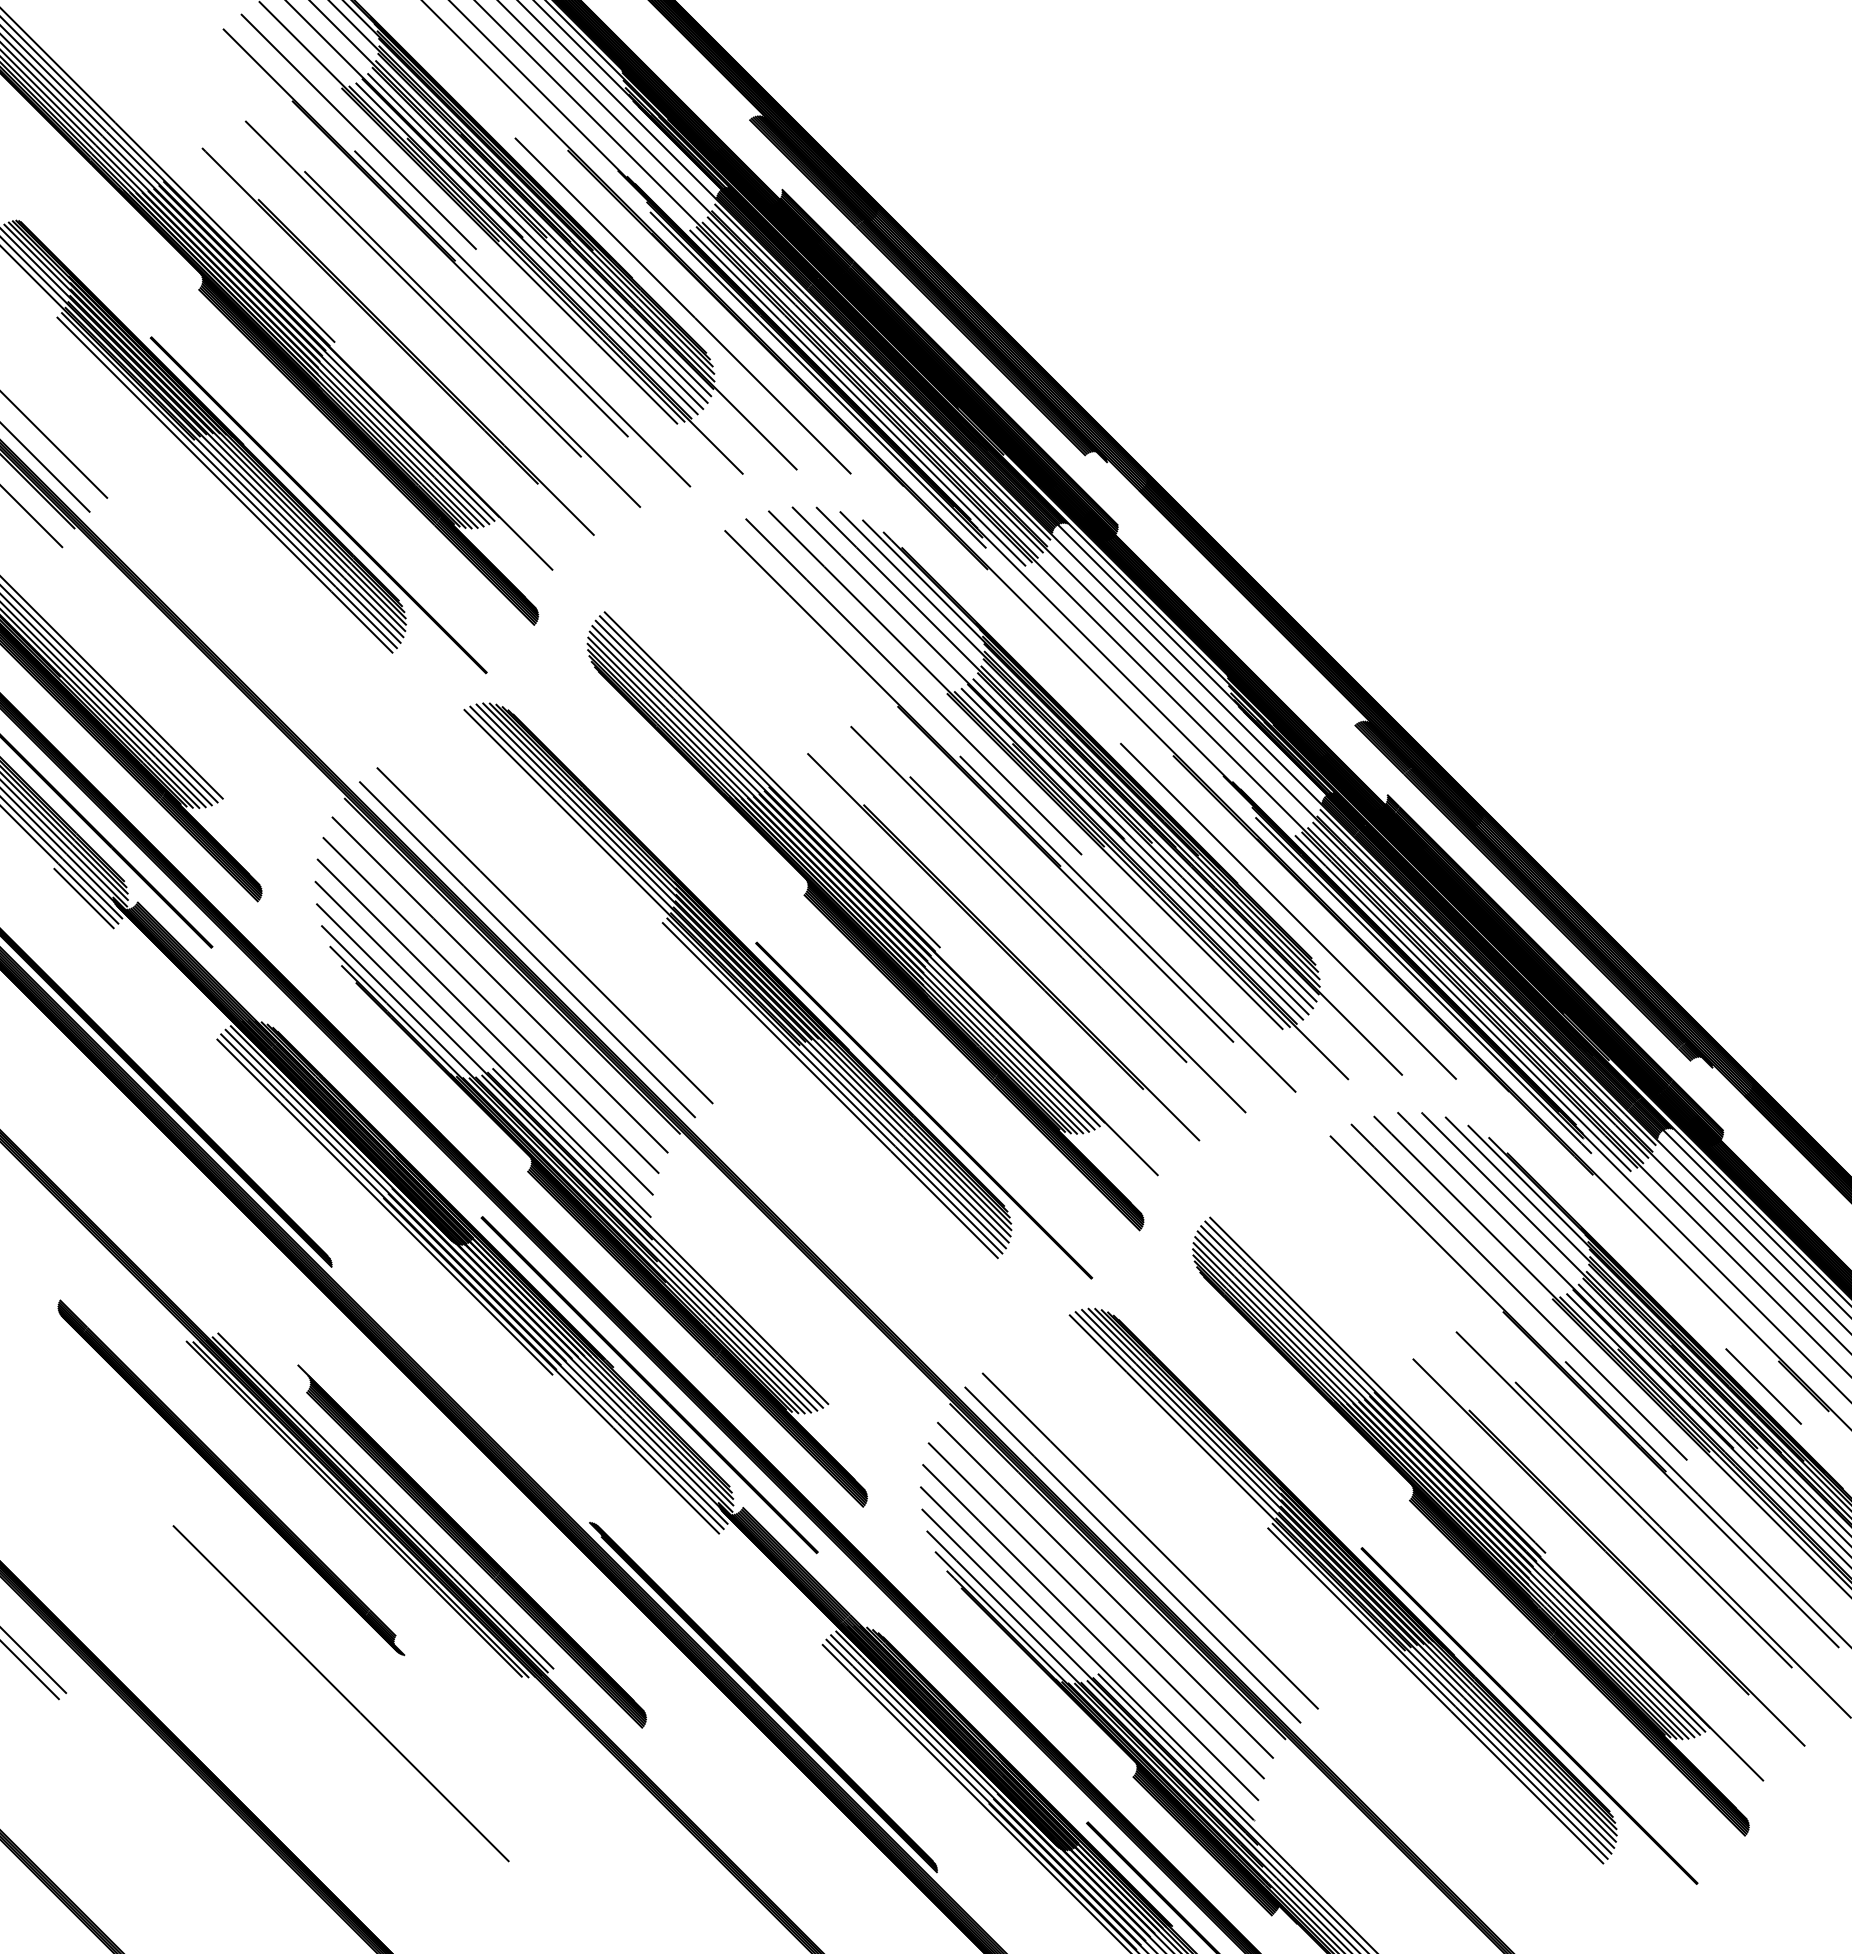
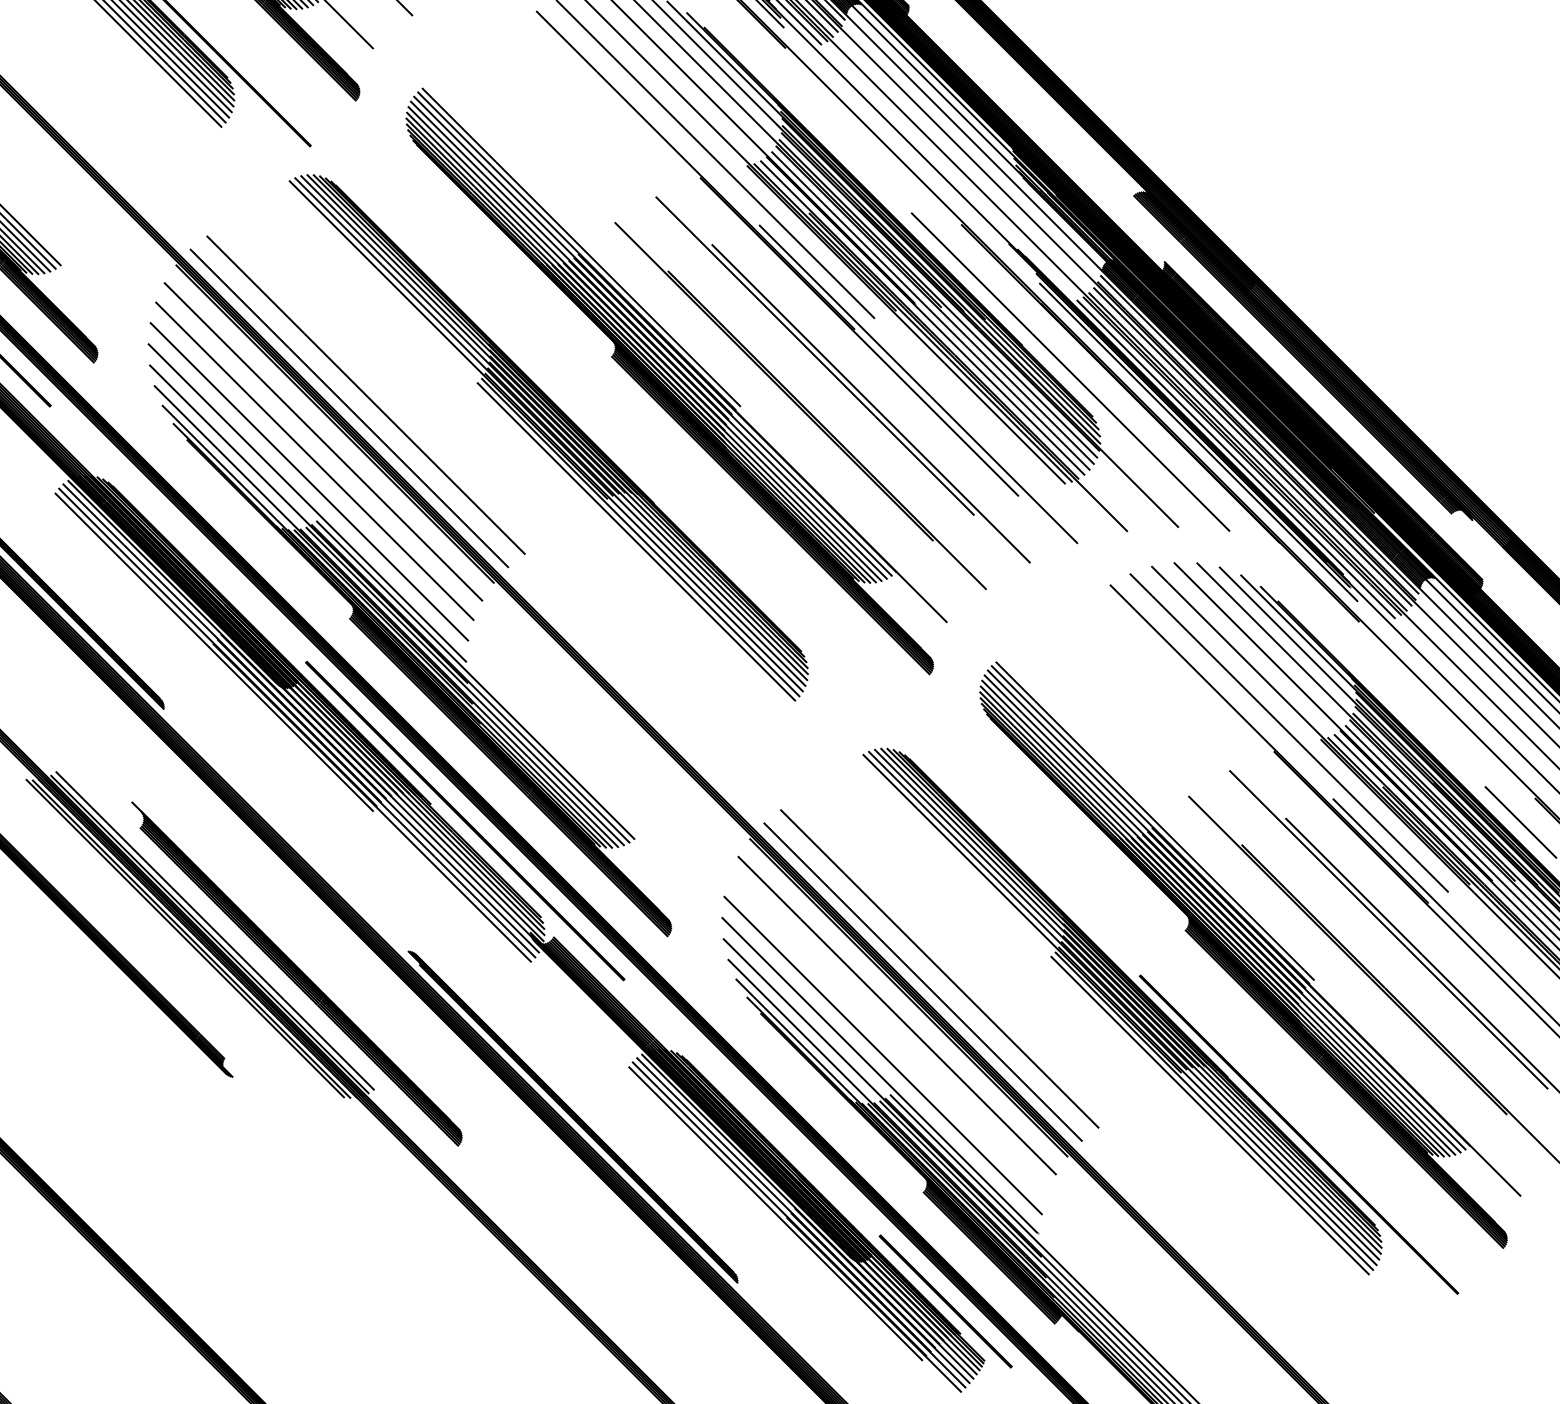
line: (924, 1110) -> (725, 560), removed
line: (1095, 1610) -> (887, 1034), removed
line: (340, 1693) -> (172, 1113), removed

